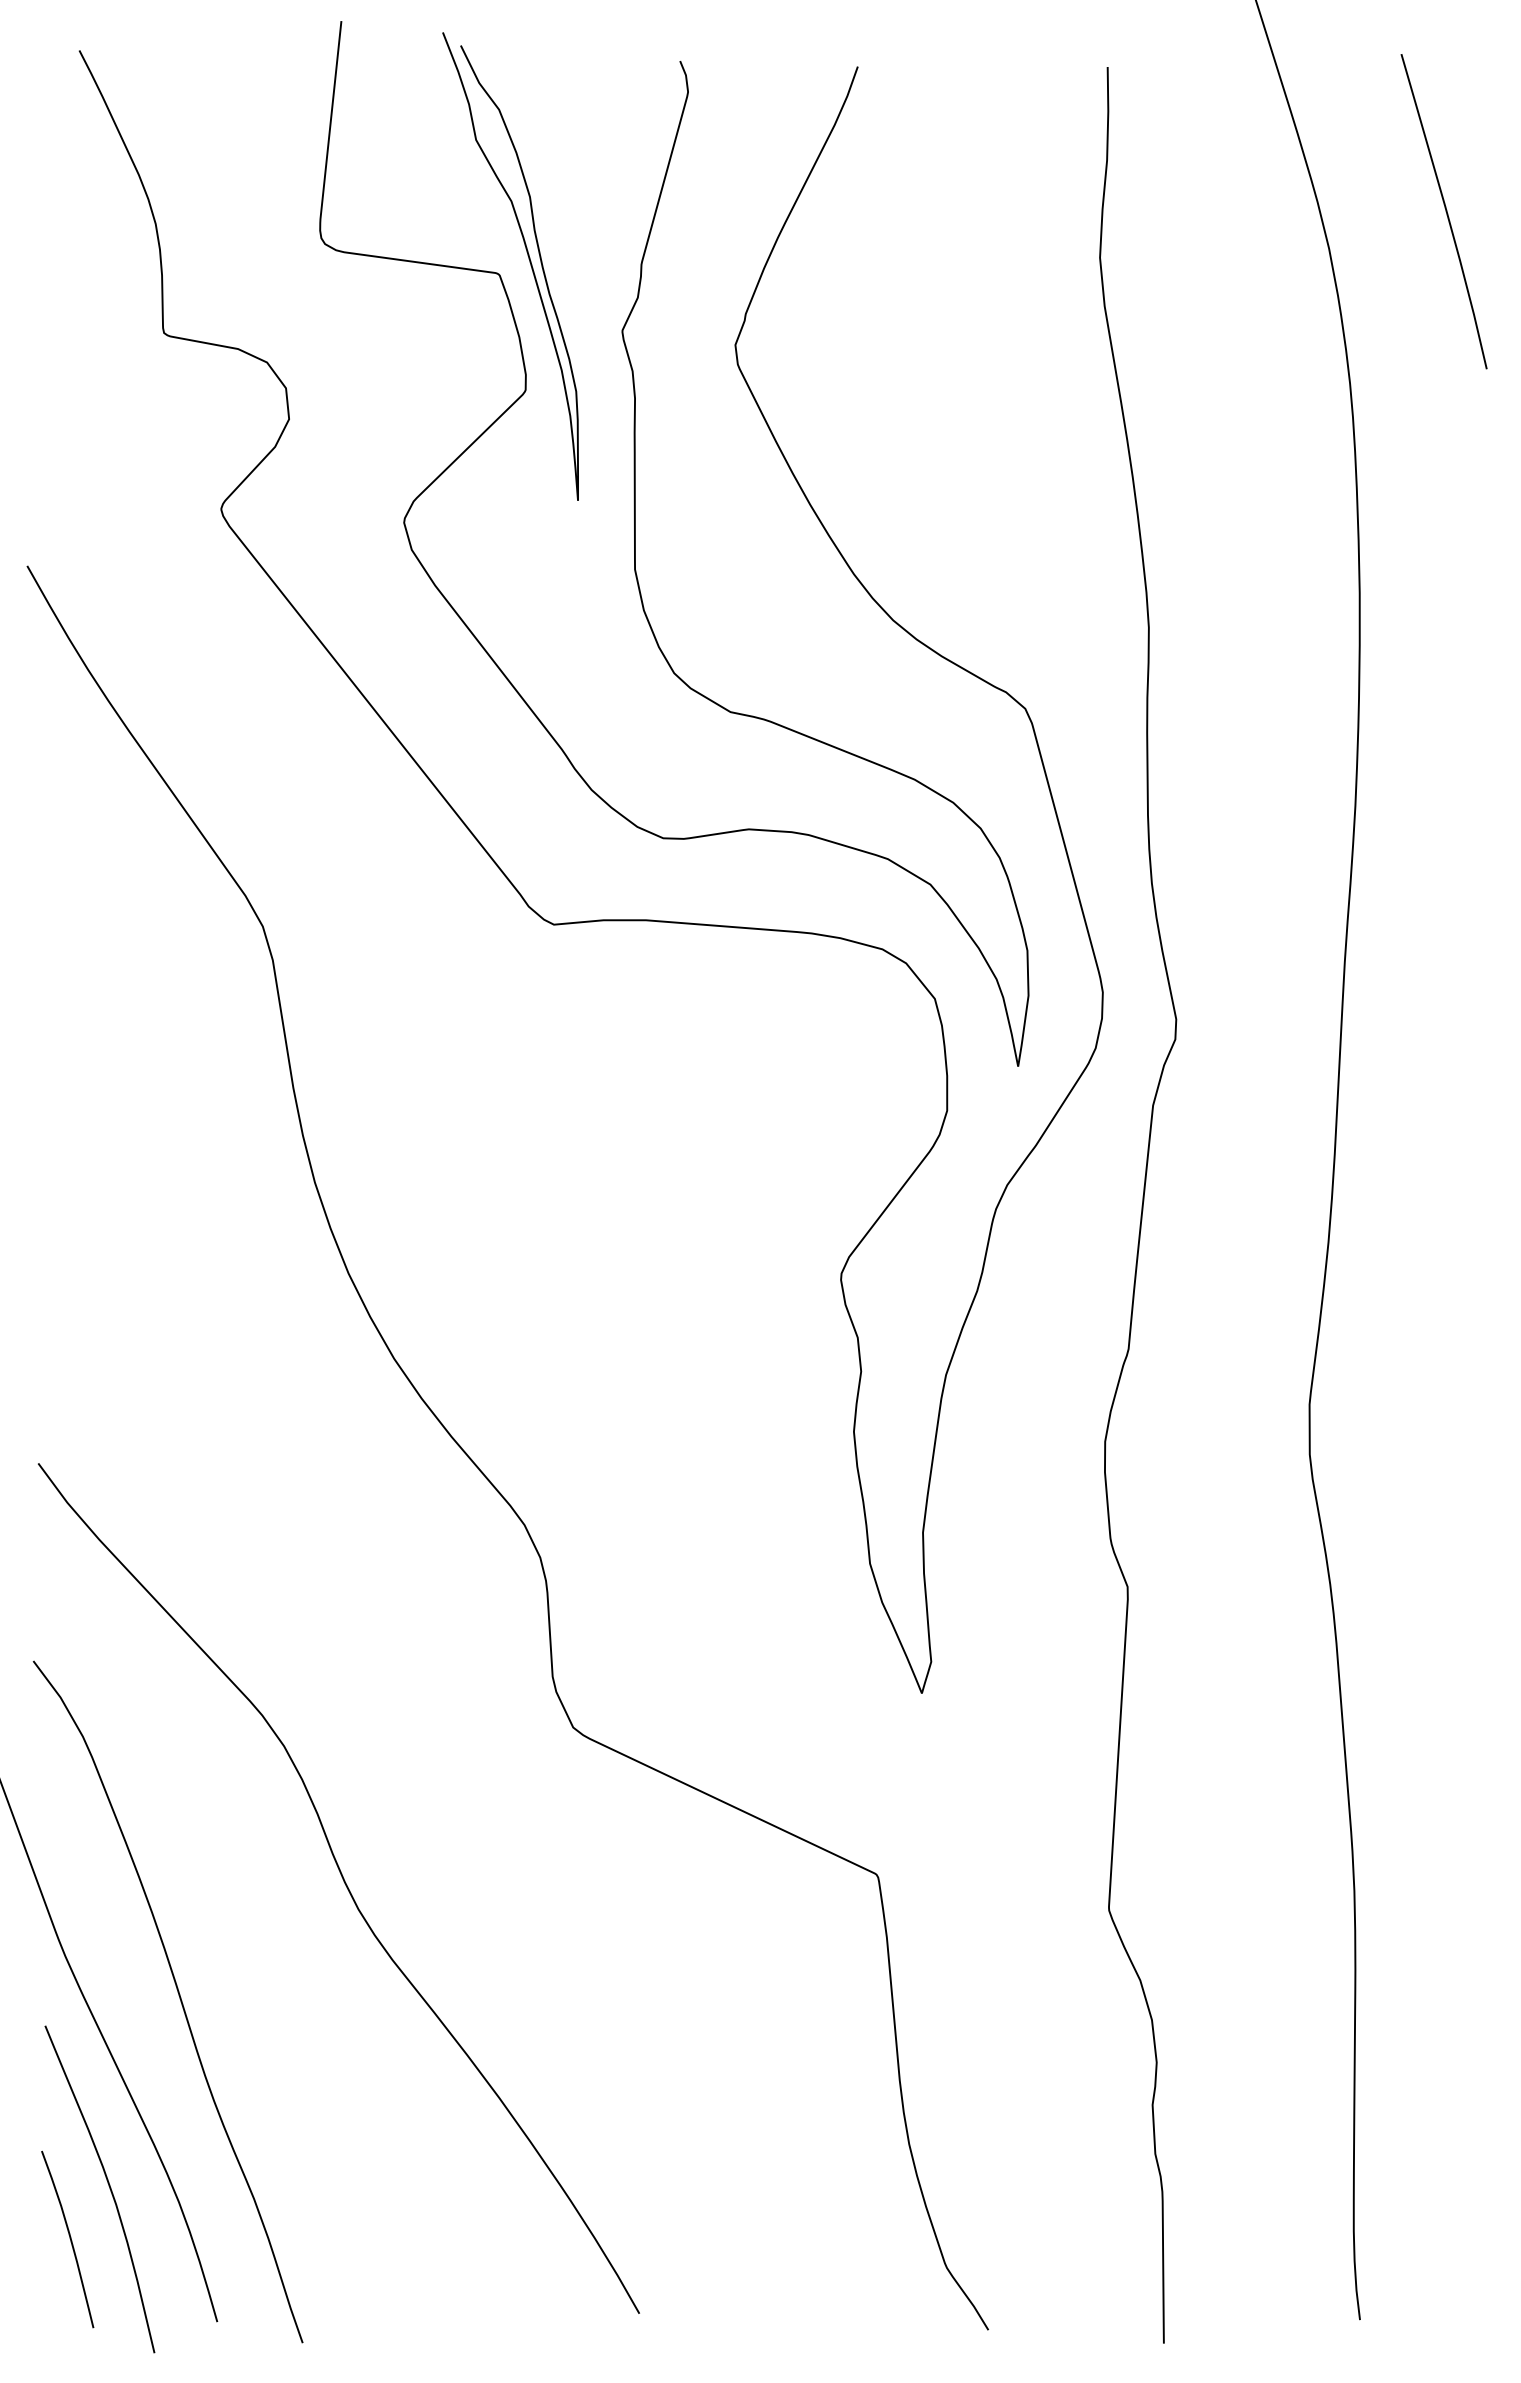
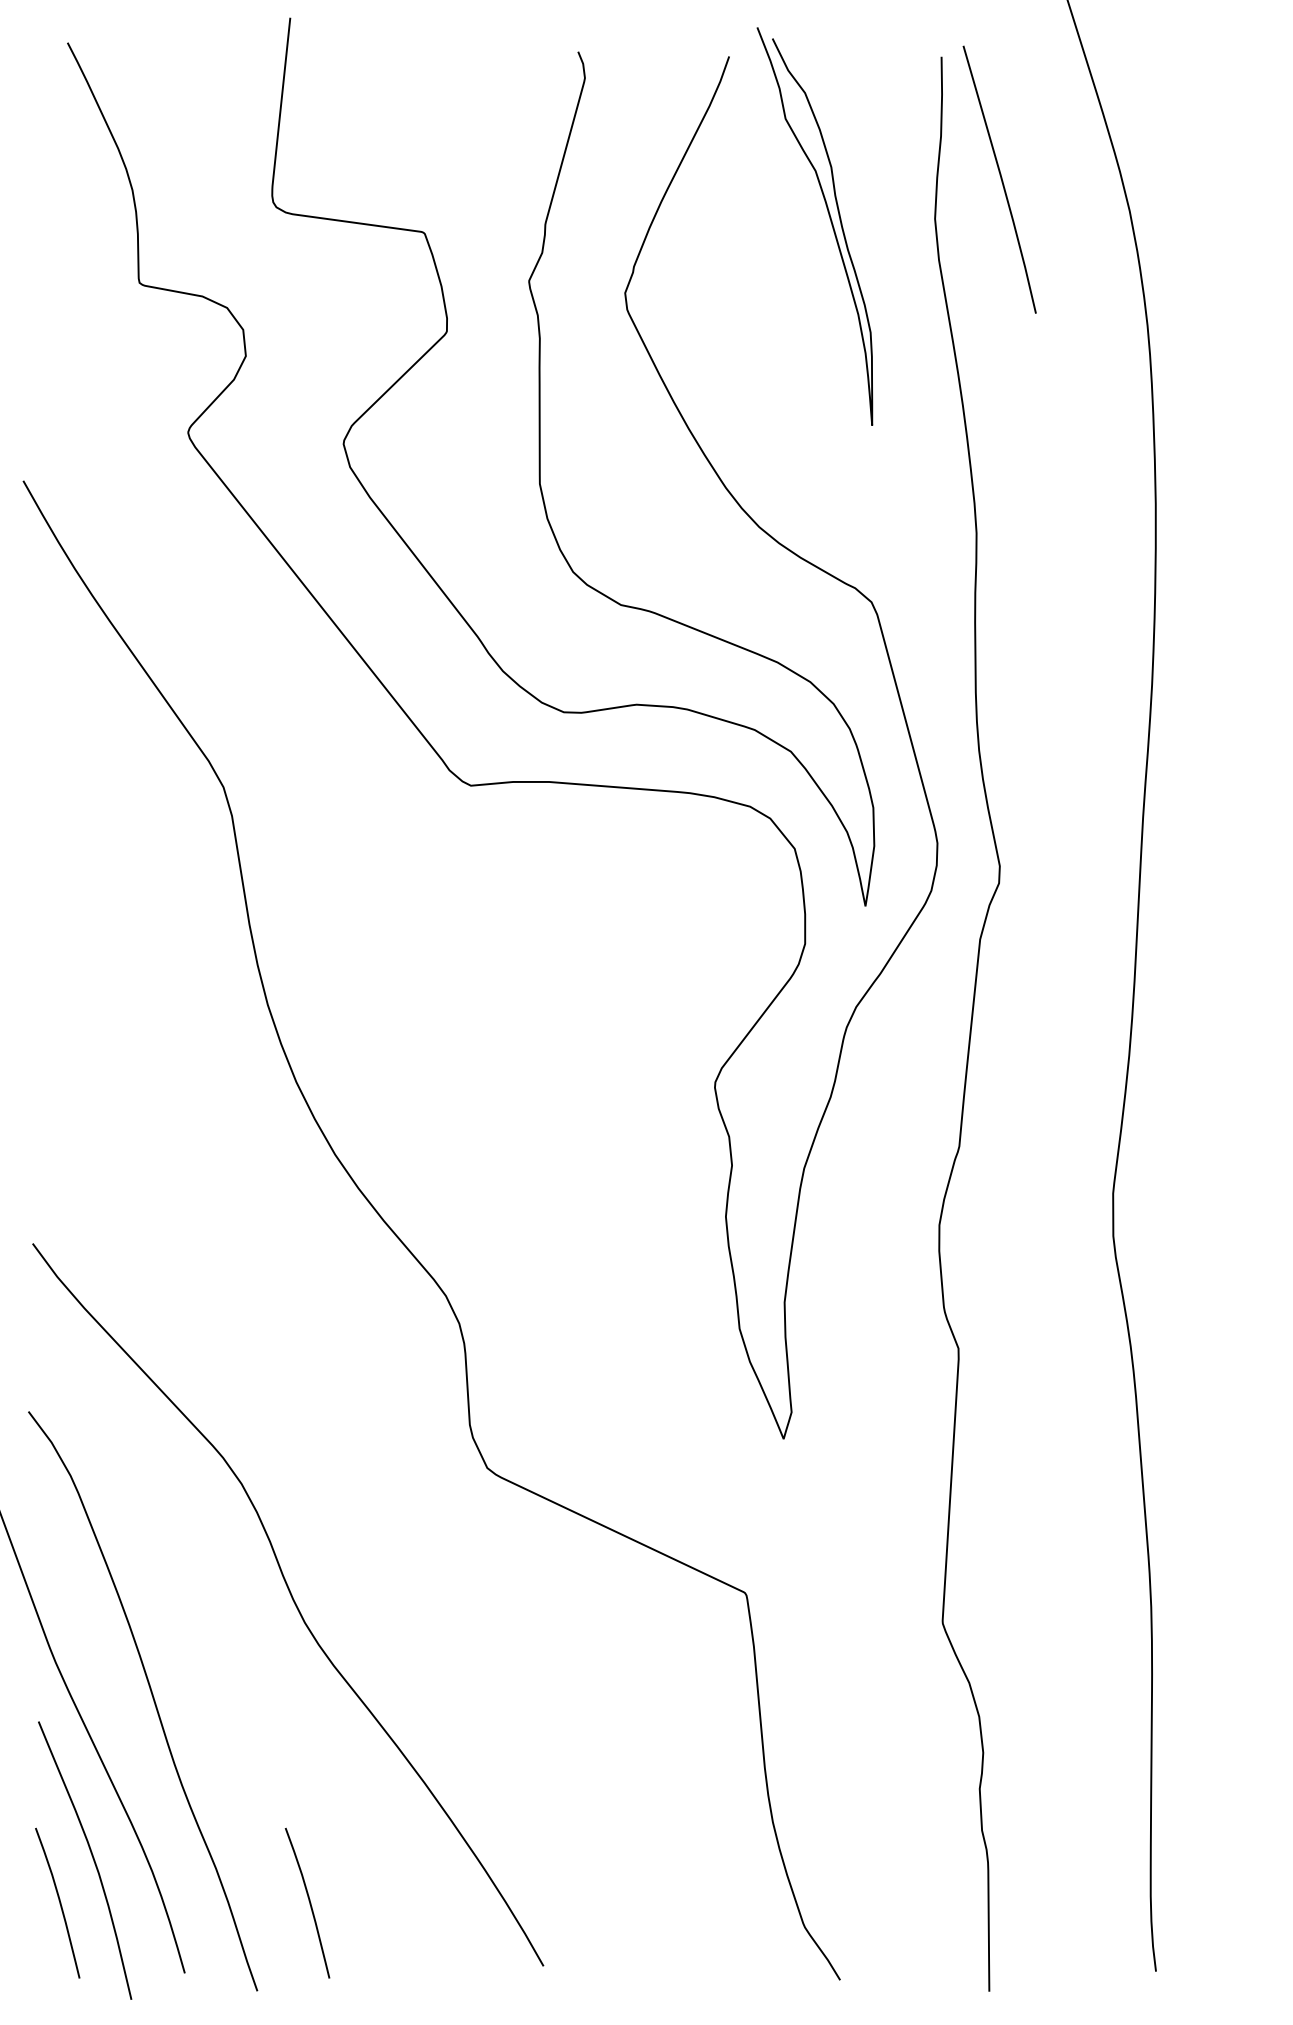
curve: (1445, 211) -> (1000, 179), moved
curve: (528, 259) -> (830, 220), moved
curve: (363, 2238) -> (309, 1902), added

